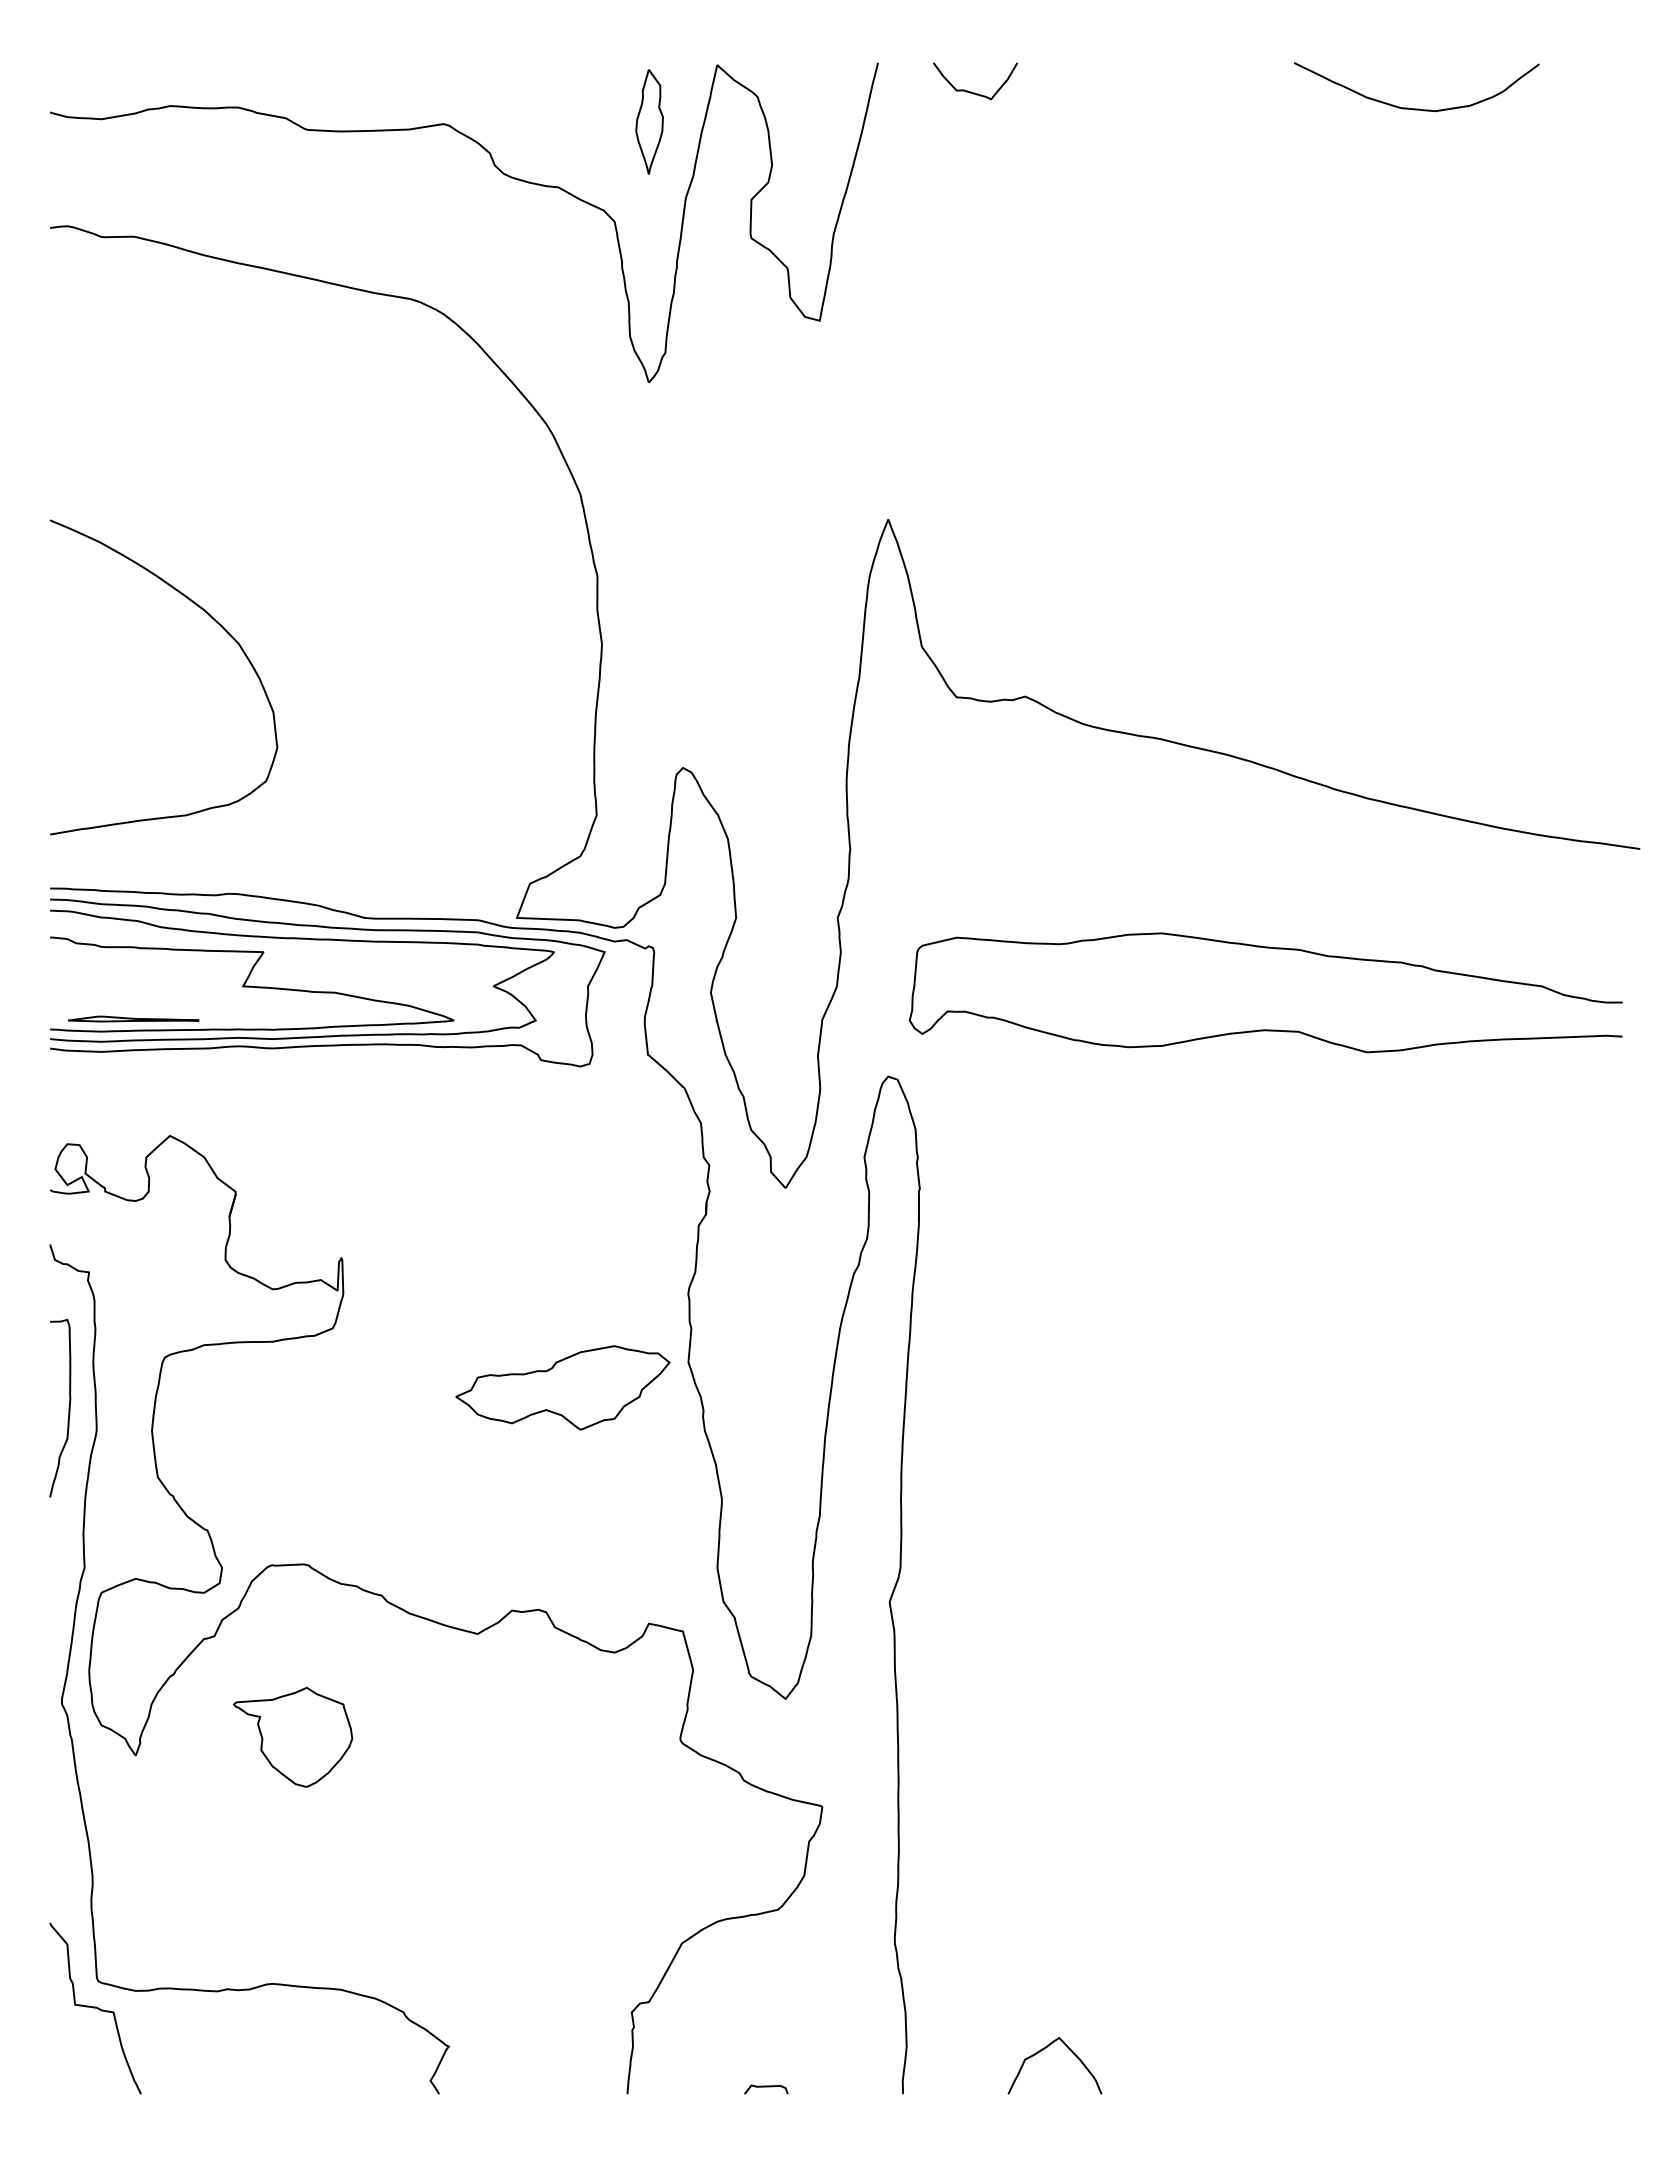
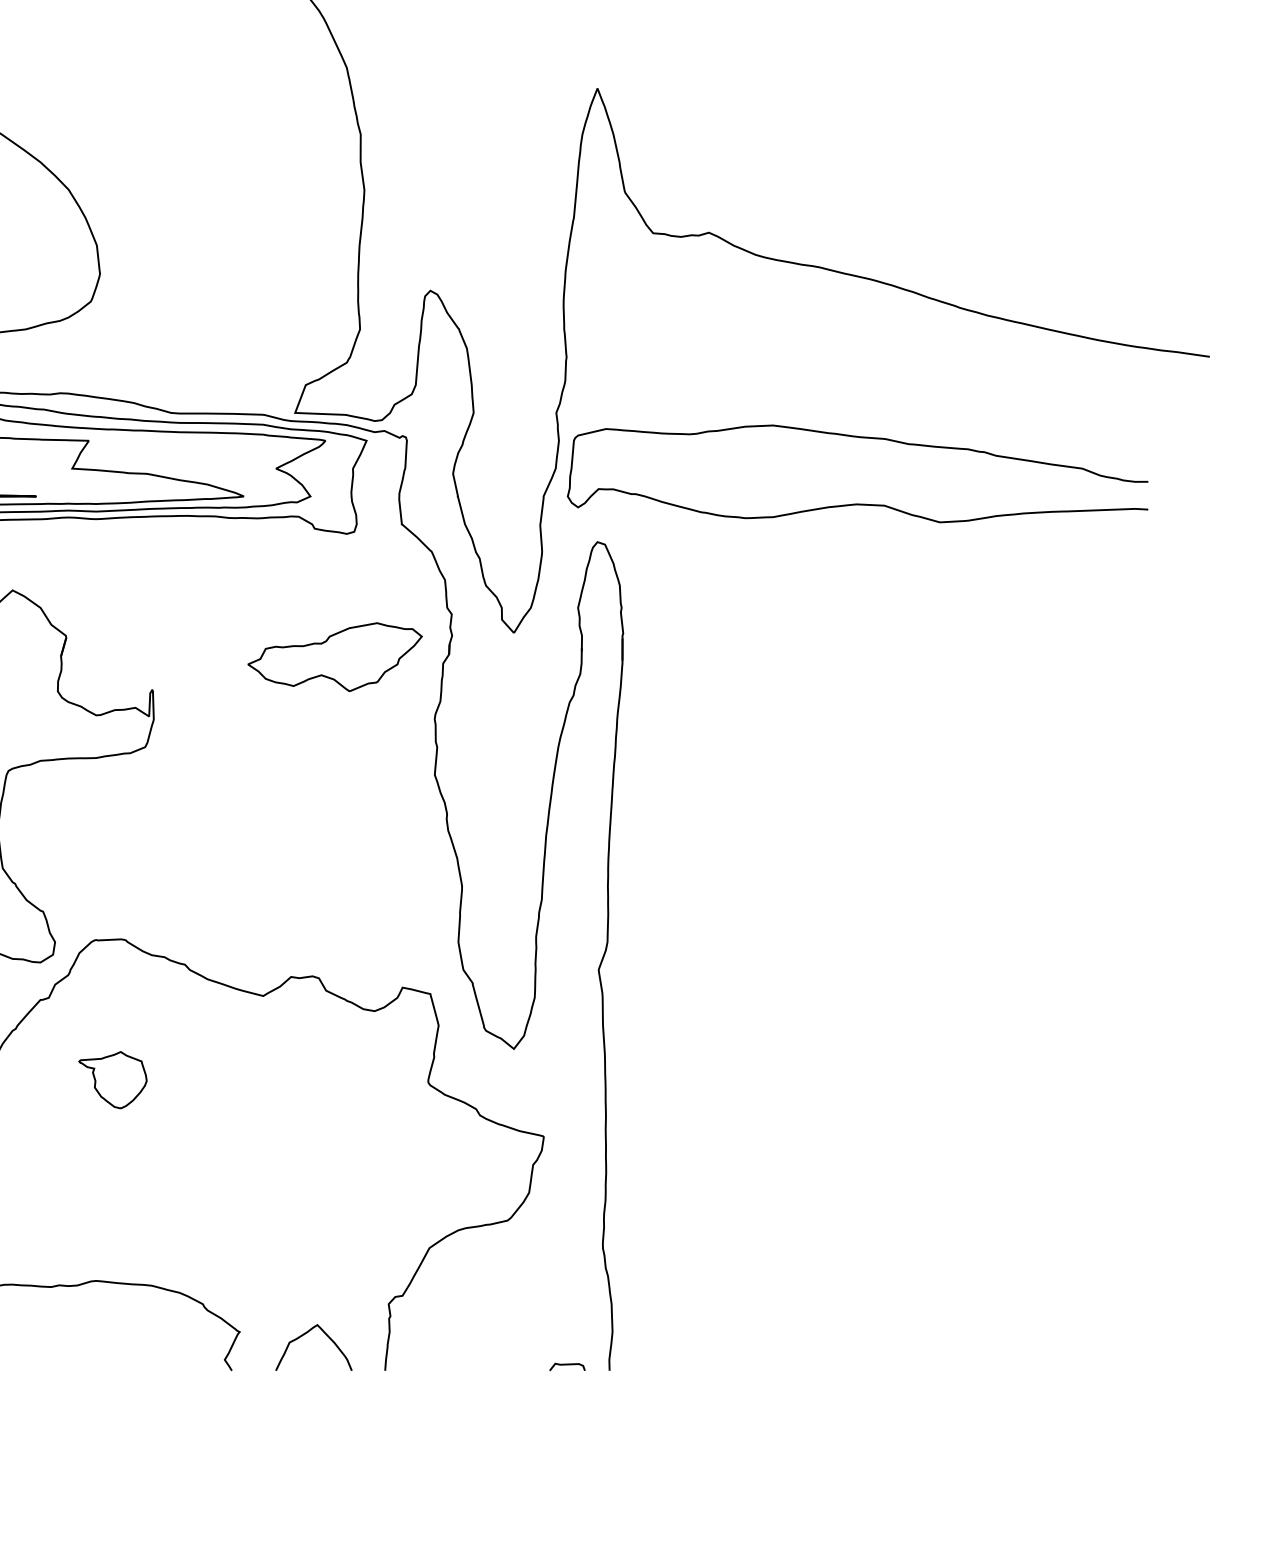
curve: (1265, 1029) -> (857, 503), moved
part: (562, 1387) -> (334, 656), moved
part: (293, 1737) -> (113, 1080), size x0.7
curve: (1043, 2050) -> (304, 1335), moved
curve: (766, 2087) -> (567, 1365), moved

